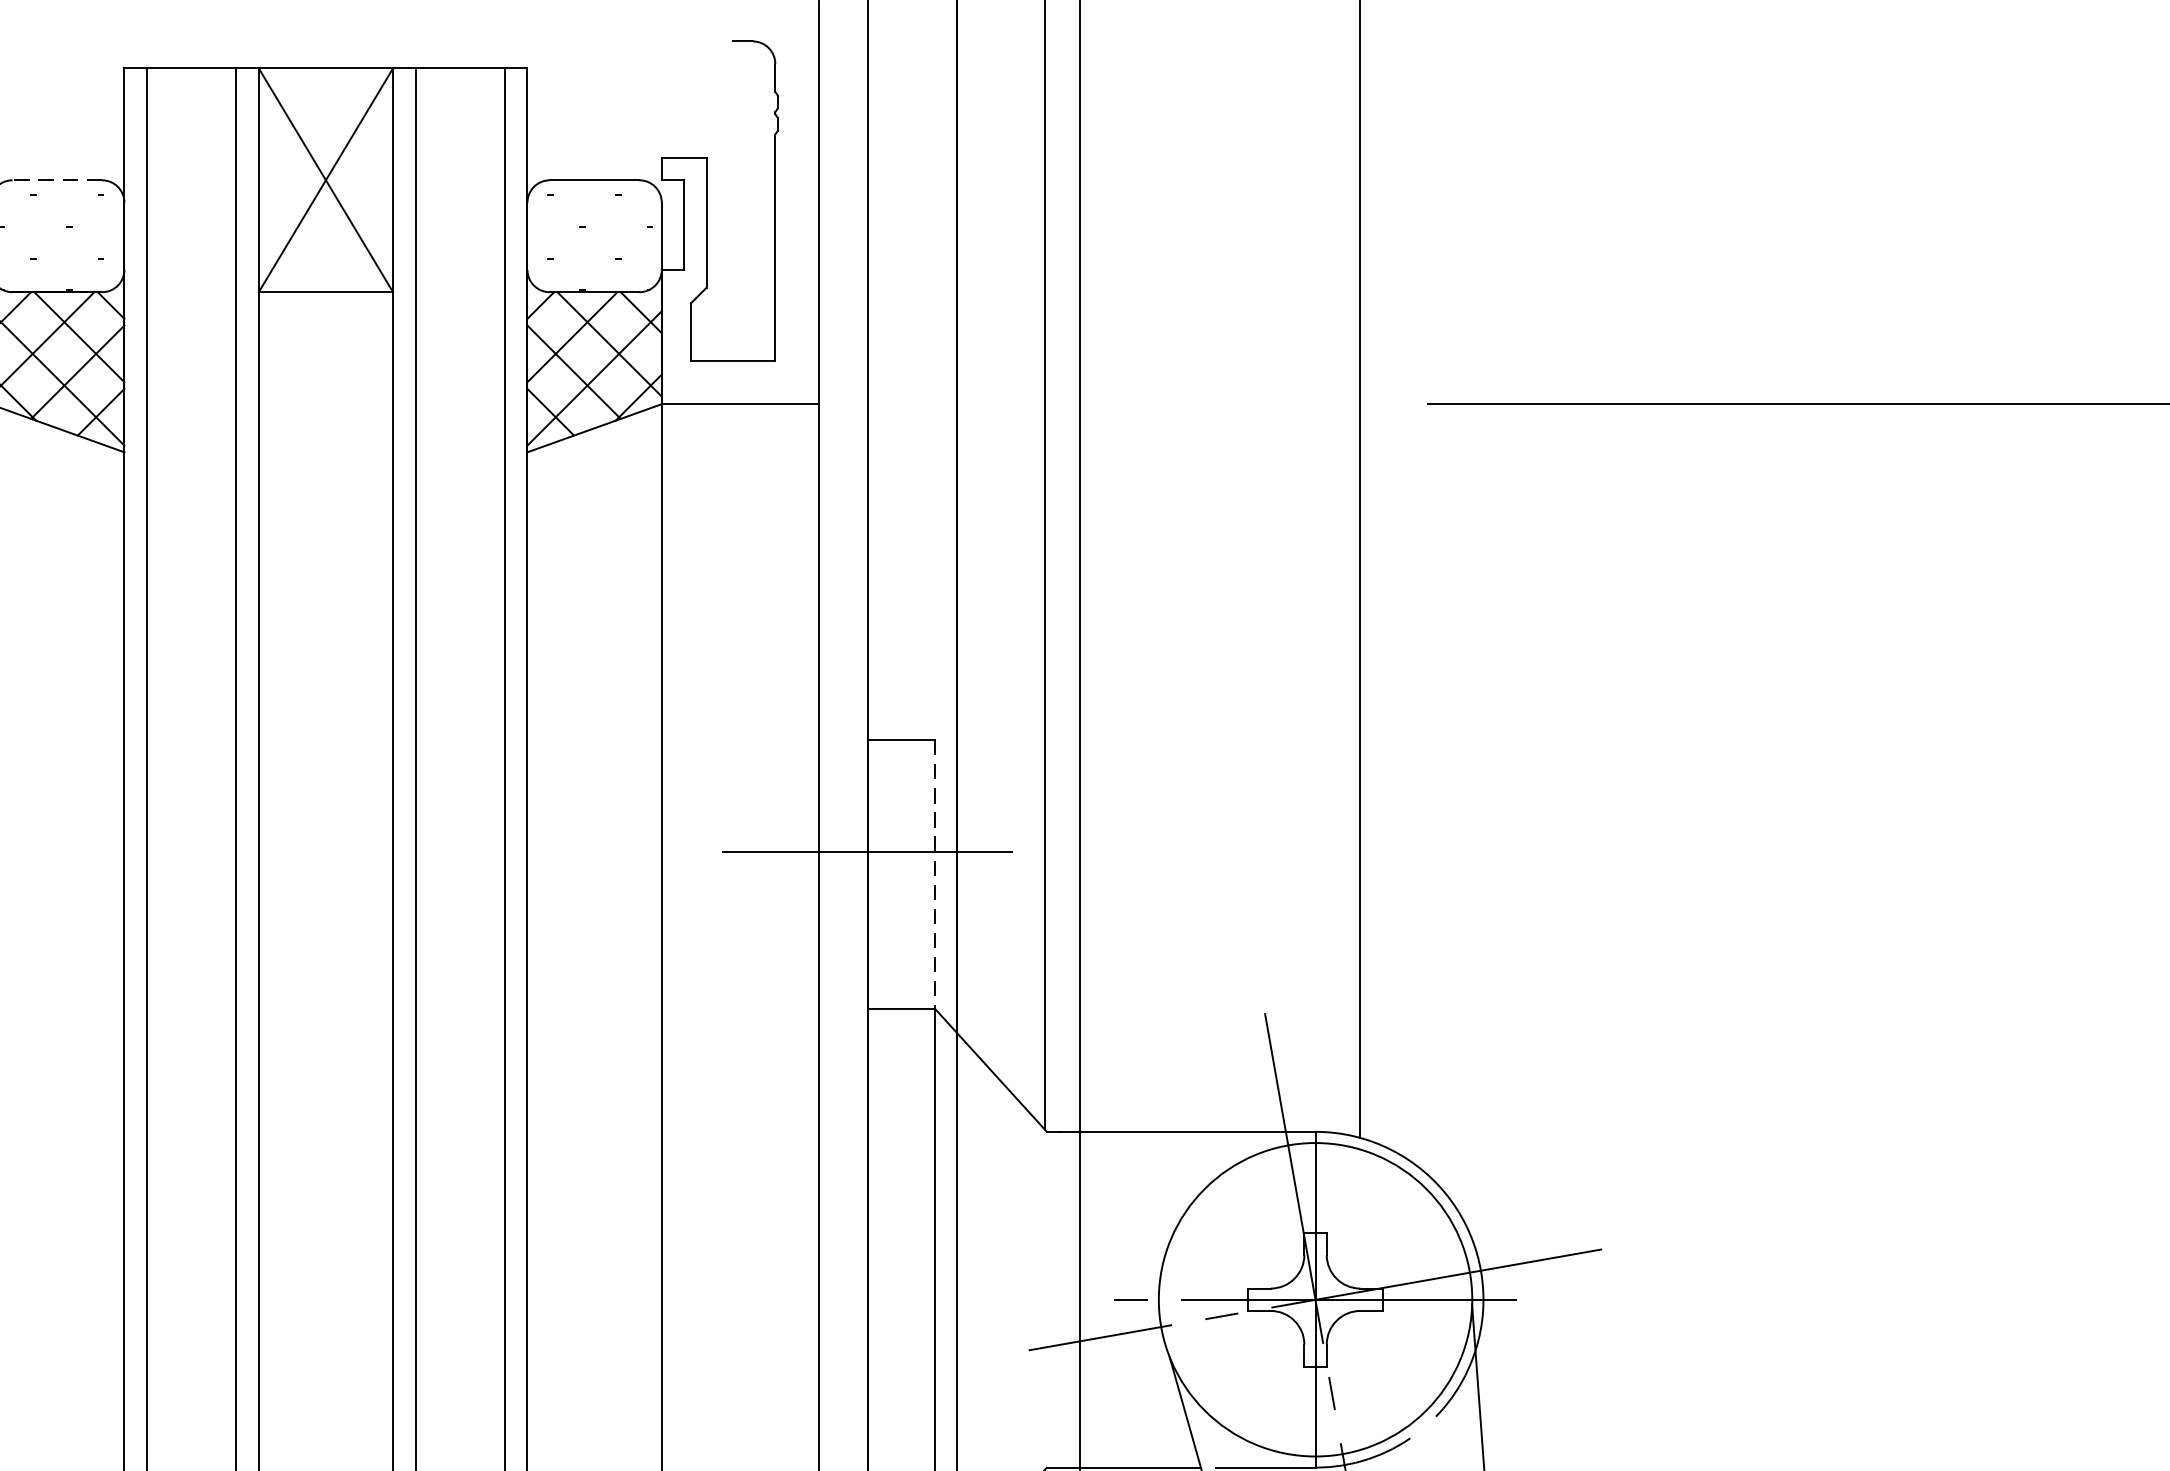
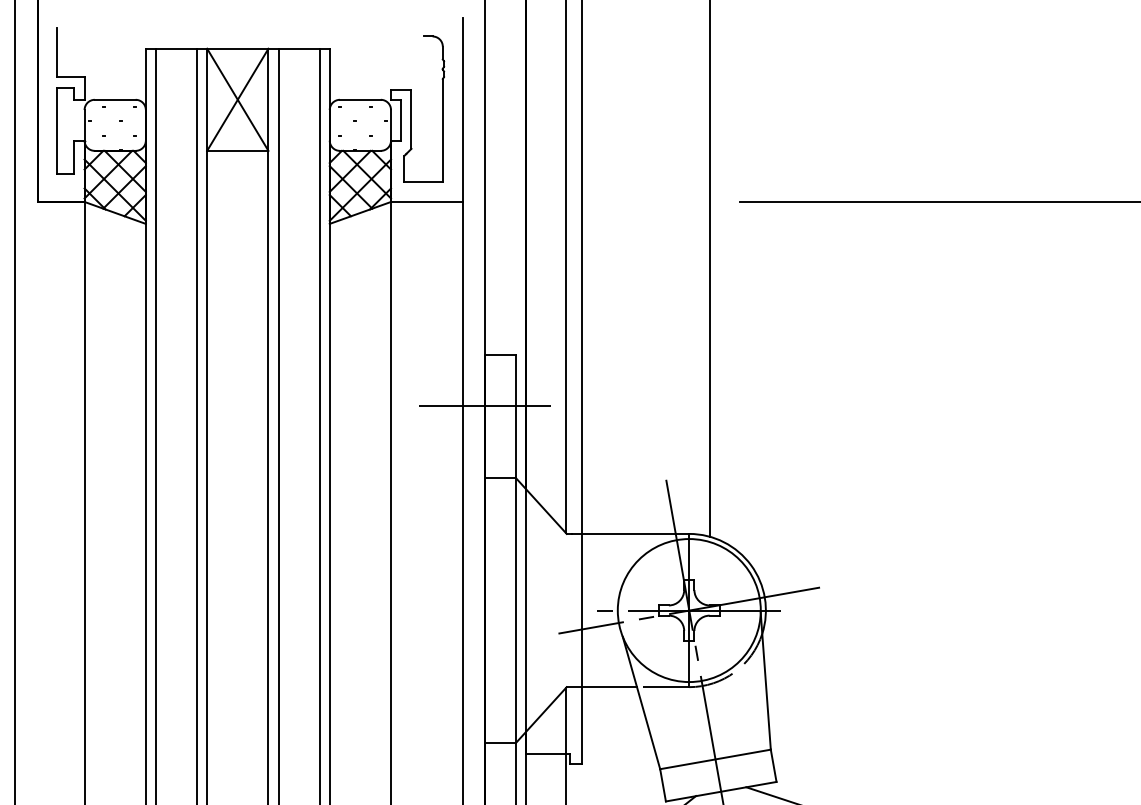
line: (55, 179) -> (114, 99), dashed -> solid
line: (934, 874) -> (515, 416), dashed -> solid

